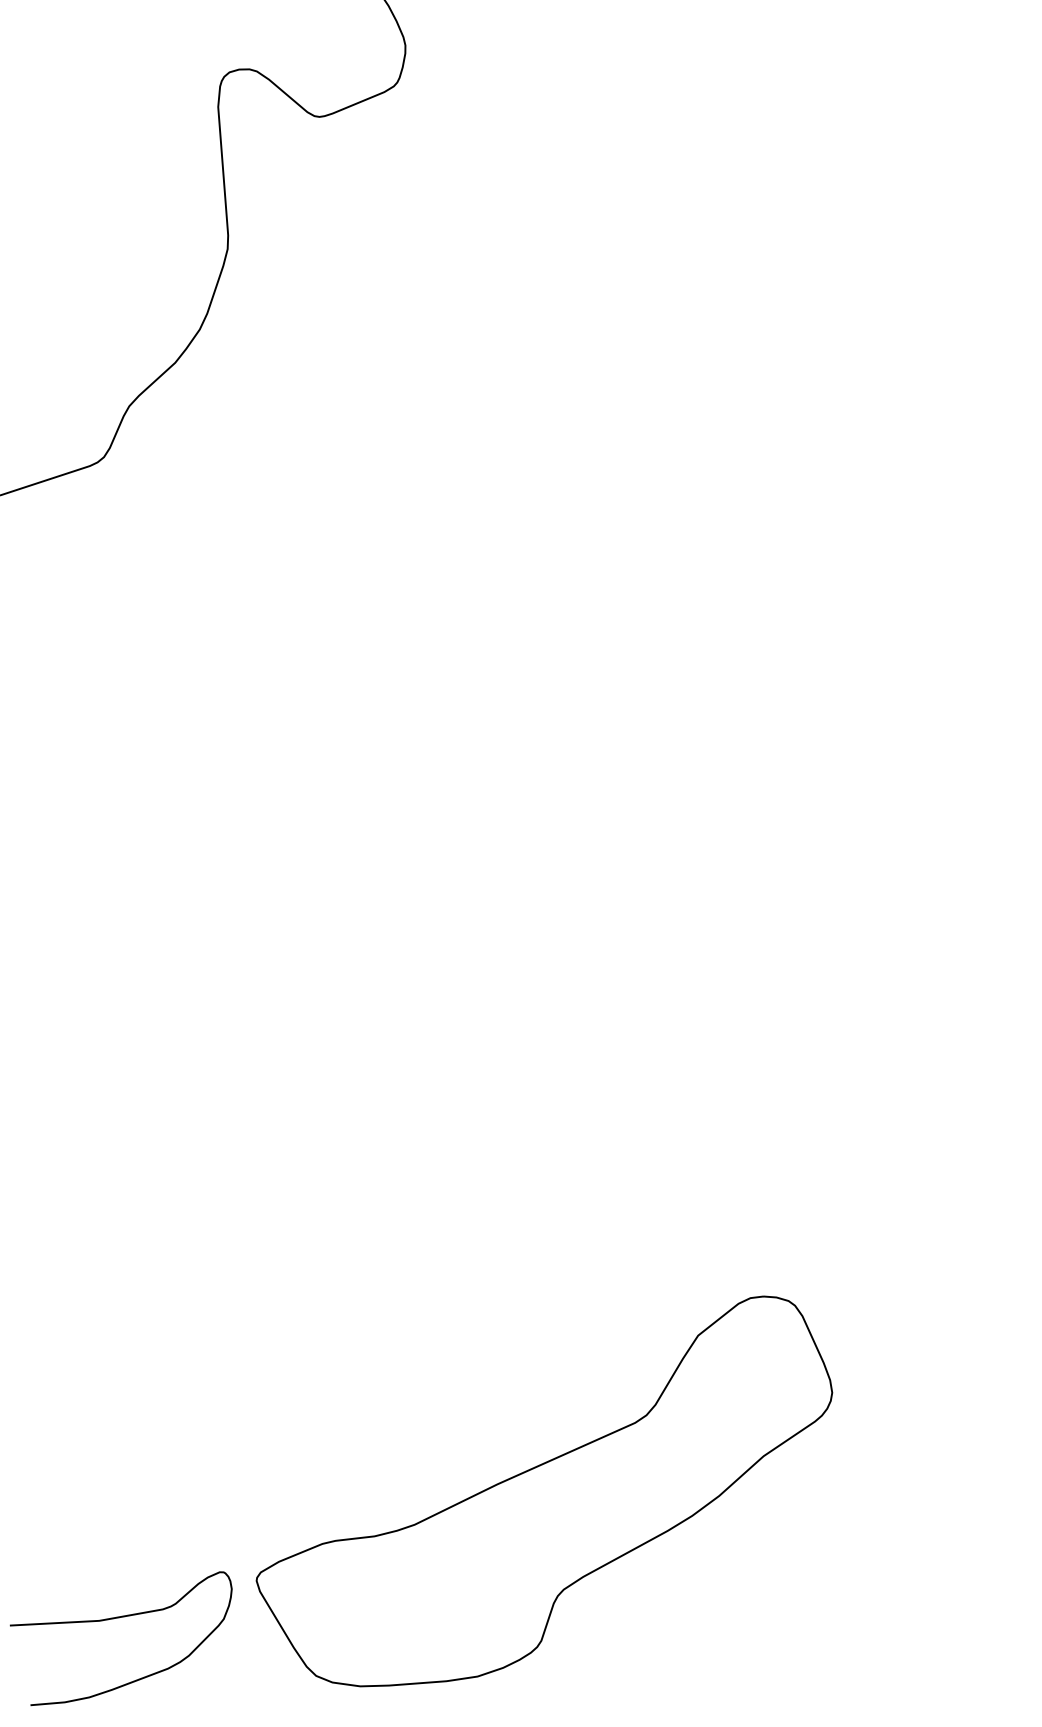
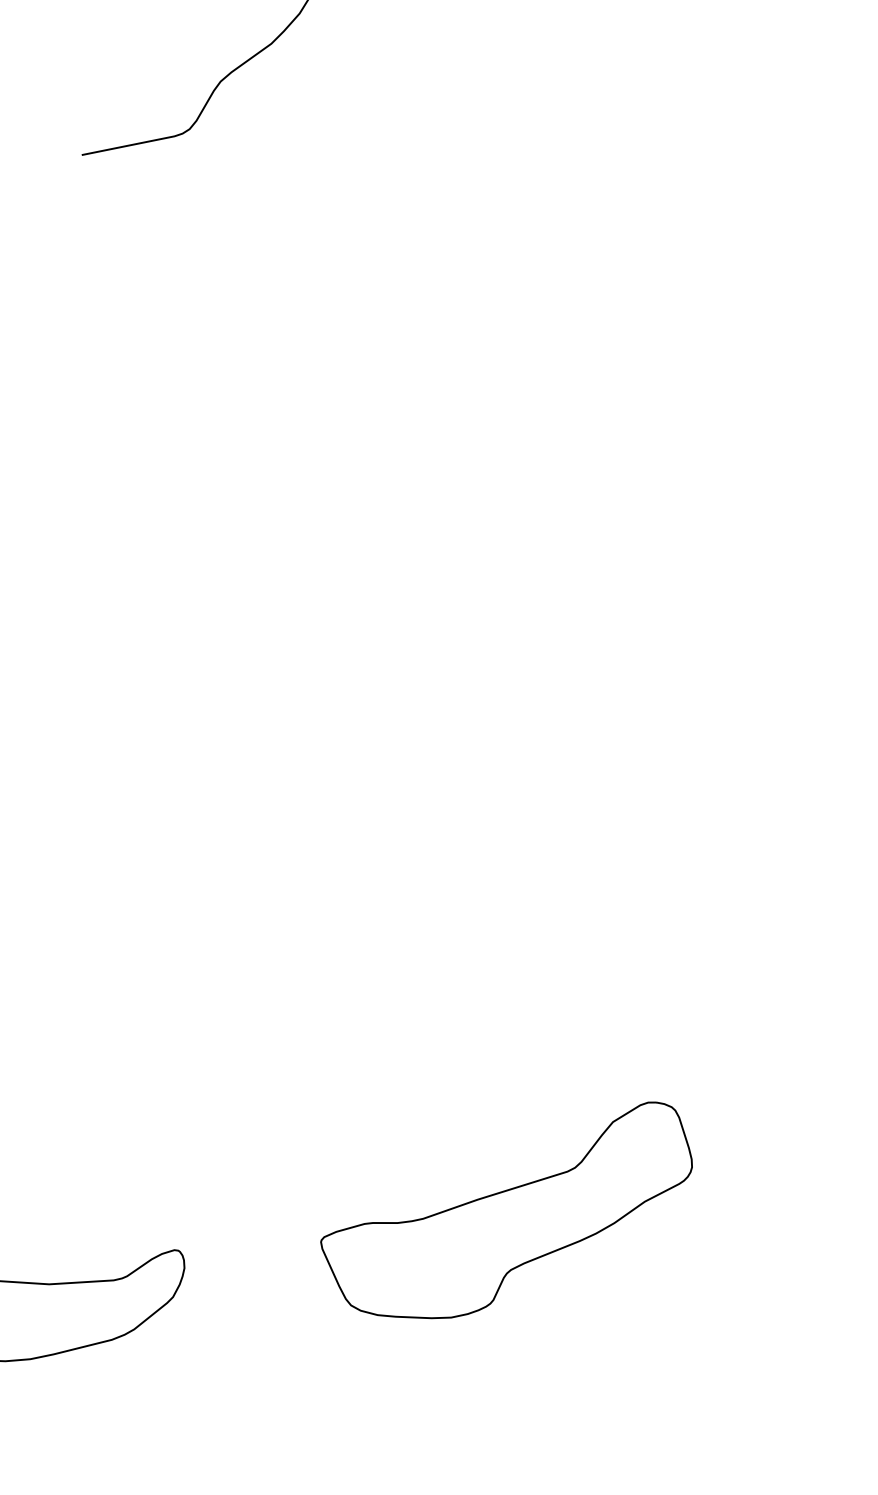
part: (543, 1490) -> (505, 1206), size x0.62

